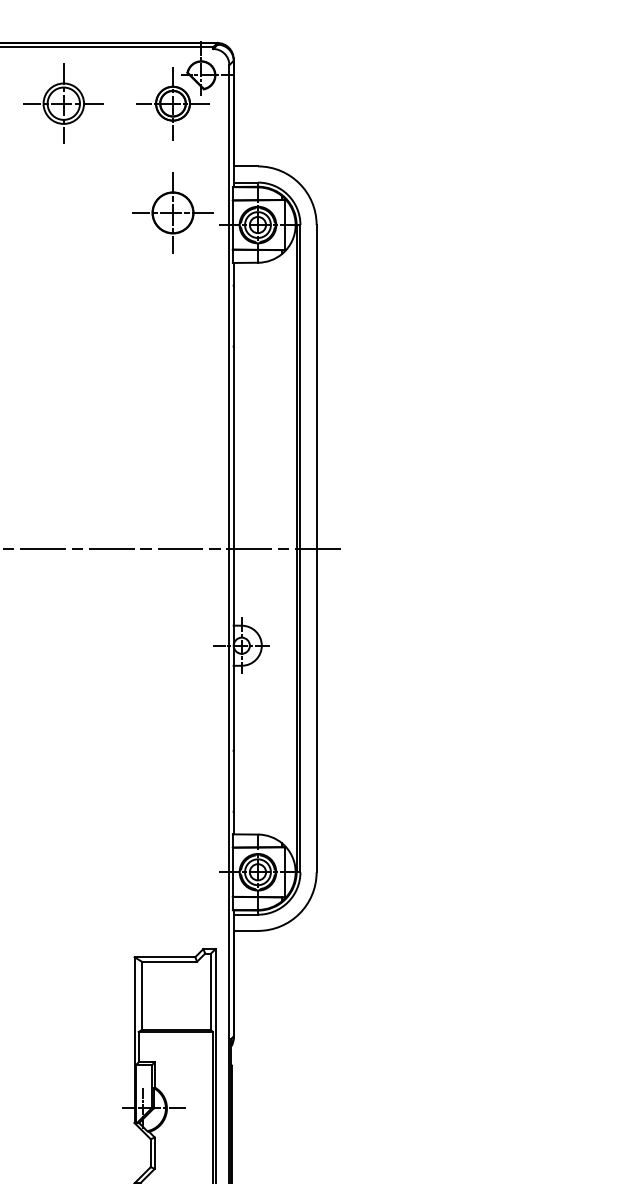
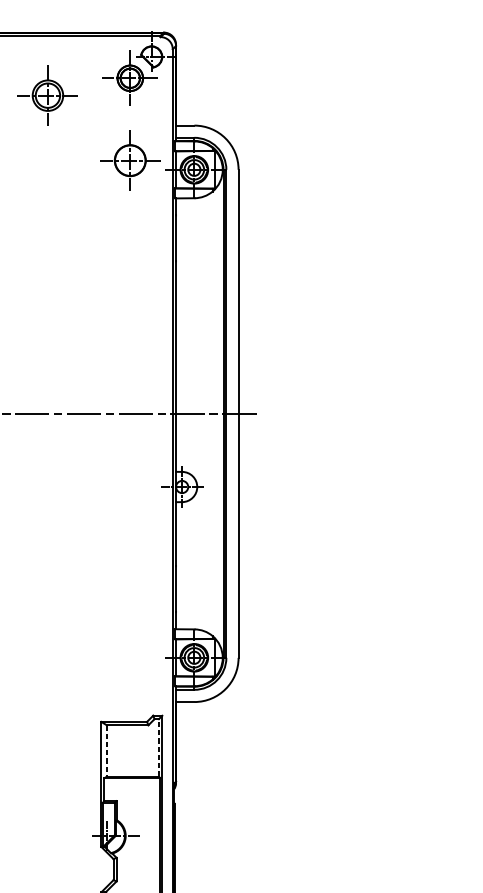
part: (63, 103) -> (47, 95), moved
line: (211, 991) -> (159, 747), solid -> dashed
line: (141, 996) -> (106, 751), solid -> dashed

